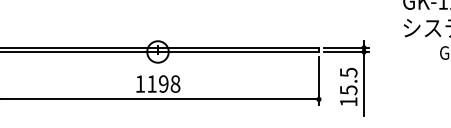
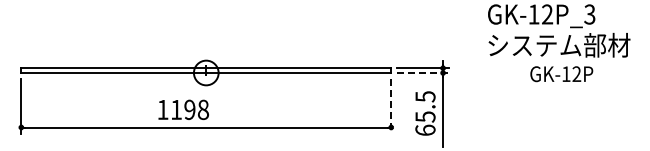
line: (347, 52) -> (423, 73), solid -> dashed
line: (319, 81) -> (391, 106), solid -> dashed
text: (158, 83) -> (183, 109), moved
text: (348, 101) -> (425, 129), 15.5 -> 65.5

